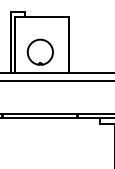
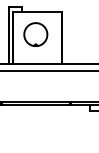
part: (39, 51) -> (35, 33), moved

